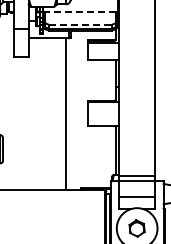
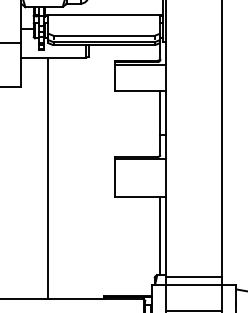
line: (80, 11) -> (104, 14), dashed -> solid
line: (80, 24) -> (104, 35), dashed -> solid
line: (66, 114) -> (48, 178), moved

